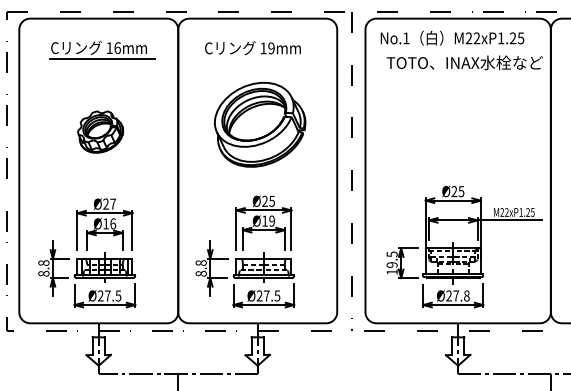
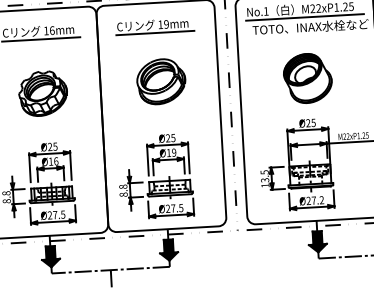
line: (457, 49) -> (304, 17), added
line: (255, 59) -> (155, 33), added
part: (260, 124) -> (161, 81), size x0.71
part: (100, 131) -> (43, 93), size x1.43
part: (456, 131) -> (307, 78), added
text: (113, 203) -> (55, 146), Ø27 -> Ø25
text: (392, 264) -> (265, 179), 19.5 -> 13.5
text: (466, 295) -> (321, 199), Ø27.8 -> Ø27.2
fill: (98, 351) -> (50, 256), added
fill: (257, 351) -> (168, 250), added
fill: (458, 351) -> (318, 241), added

